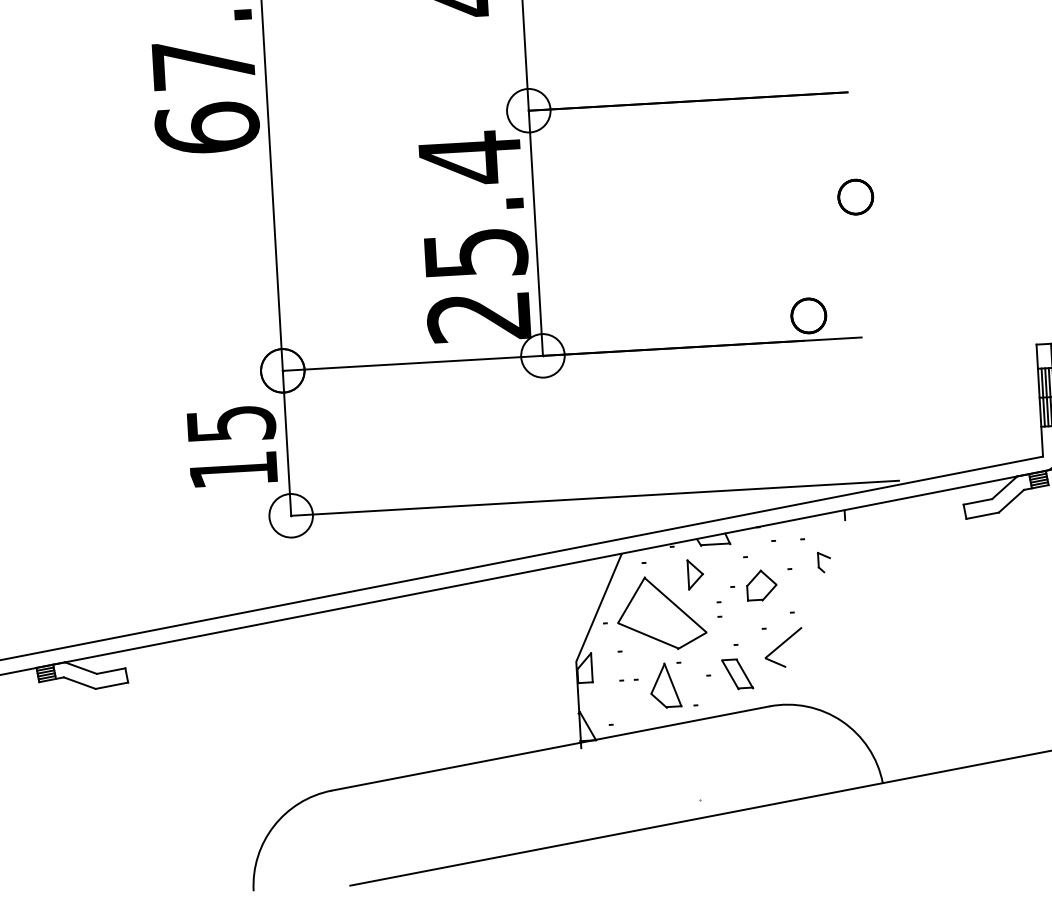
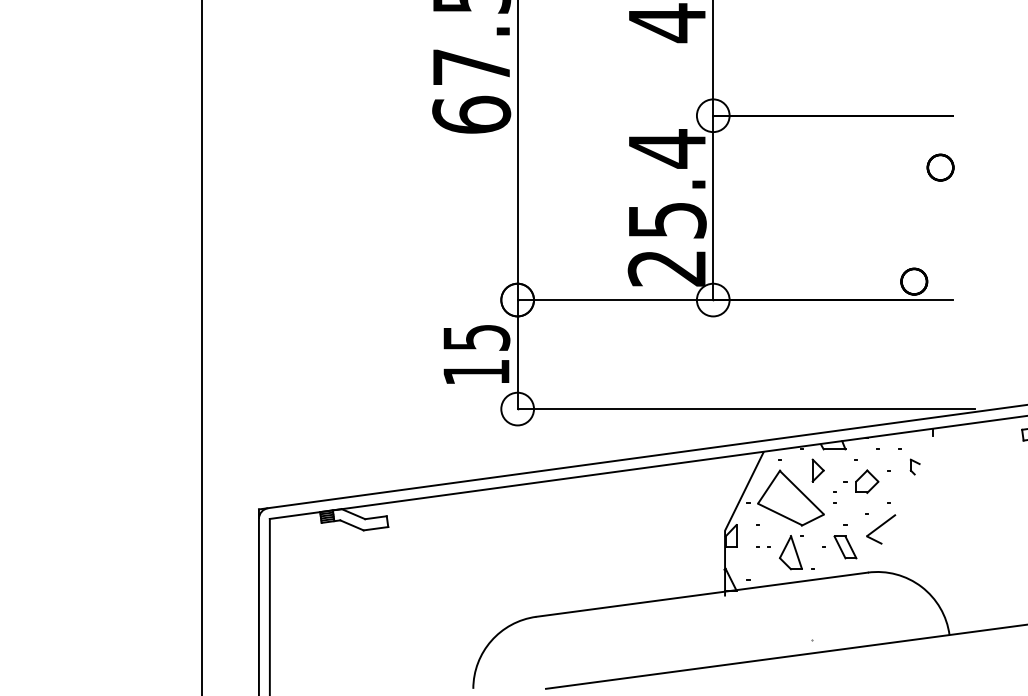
part: (855, 196) -> (940, 167), moved

